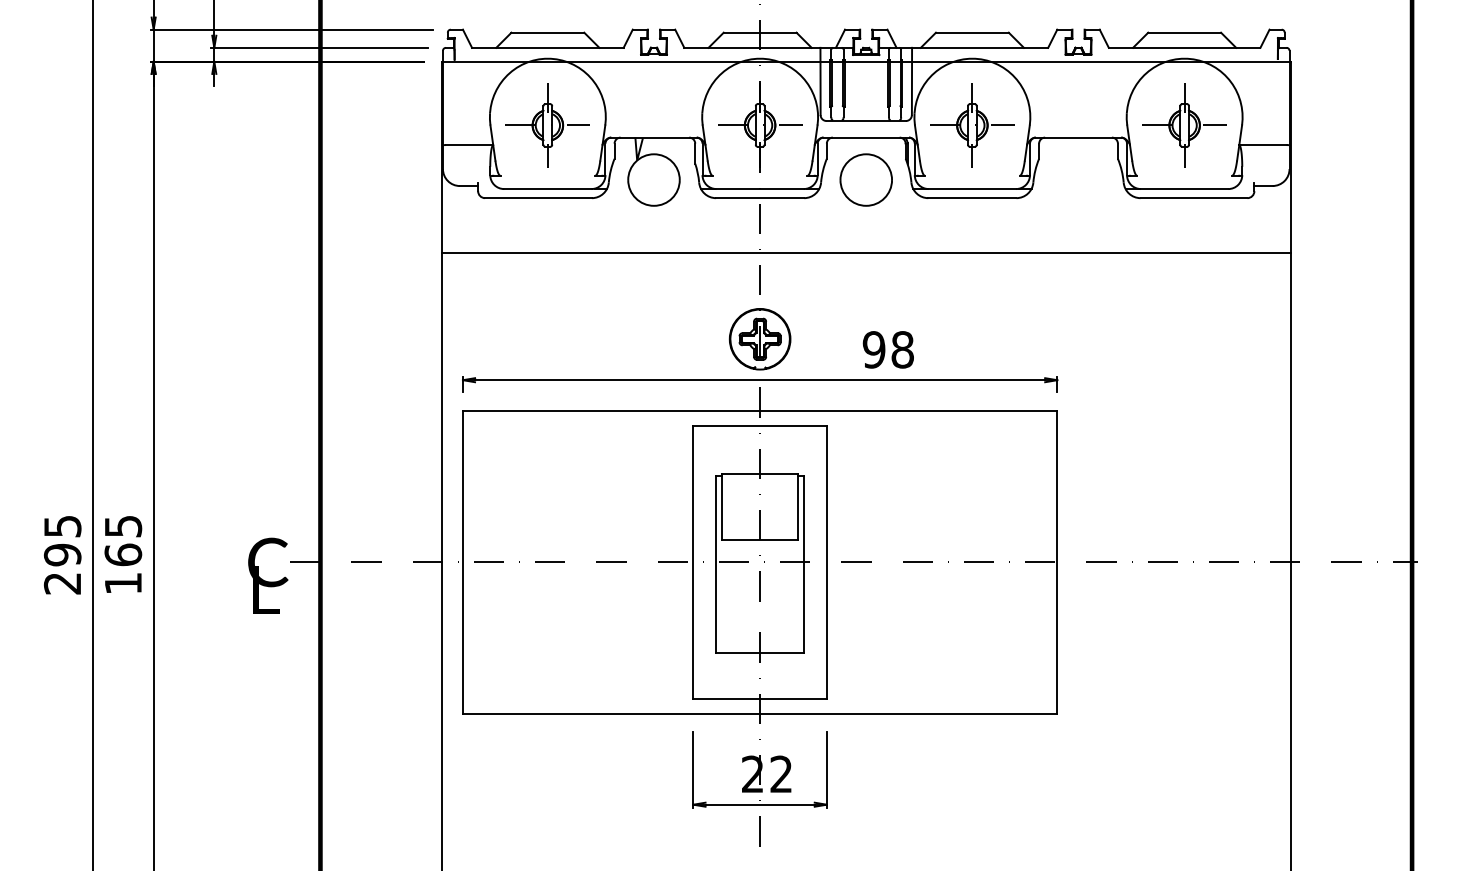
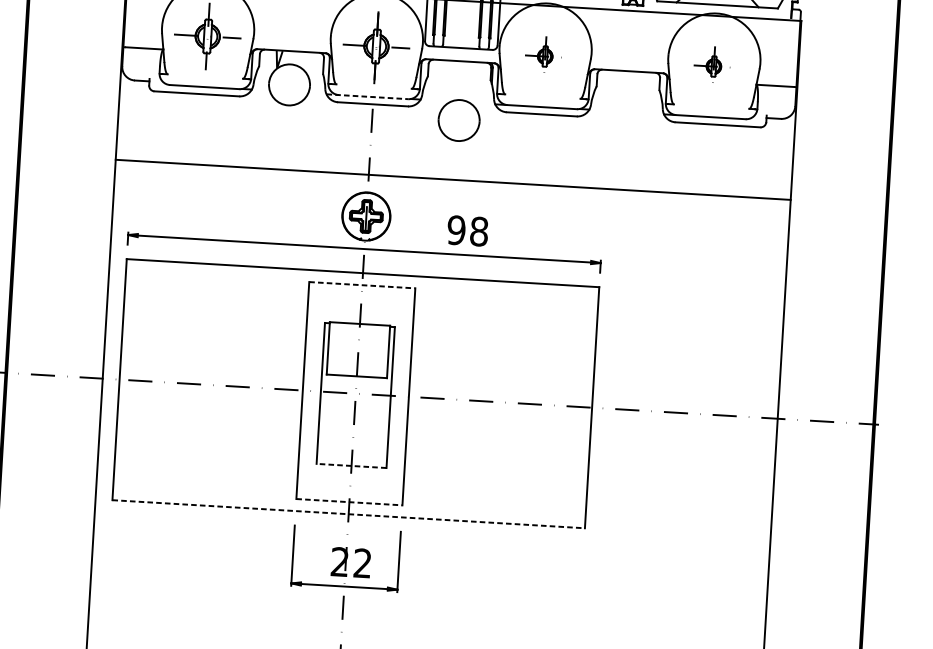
part: (972, 125) -> (545, 56), size x0.6
part: (1184, 125) -> (713, 66), size x0.6
part: (865, 179) -> (458, 120), moved
line: (752, 189) -> (367, 97), solid -> dashed
line: (865, 252) -> (452, 179), moved
line: (760, 425) -> (362, 285), solid -> dashed
line: (760, 653) -> (351, 466), solid -> dashed
line: (760, 698) -> (349, 502), solid -> dashed
line: (760, 713) -> (349, 514), solid -> dashed

